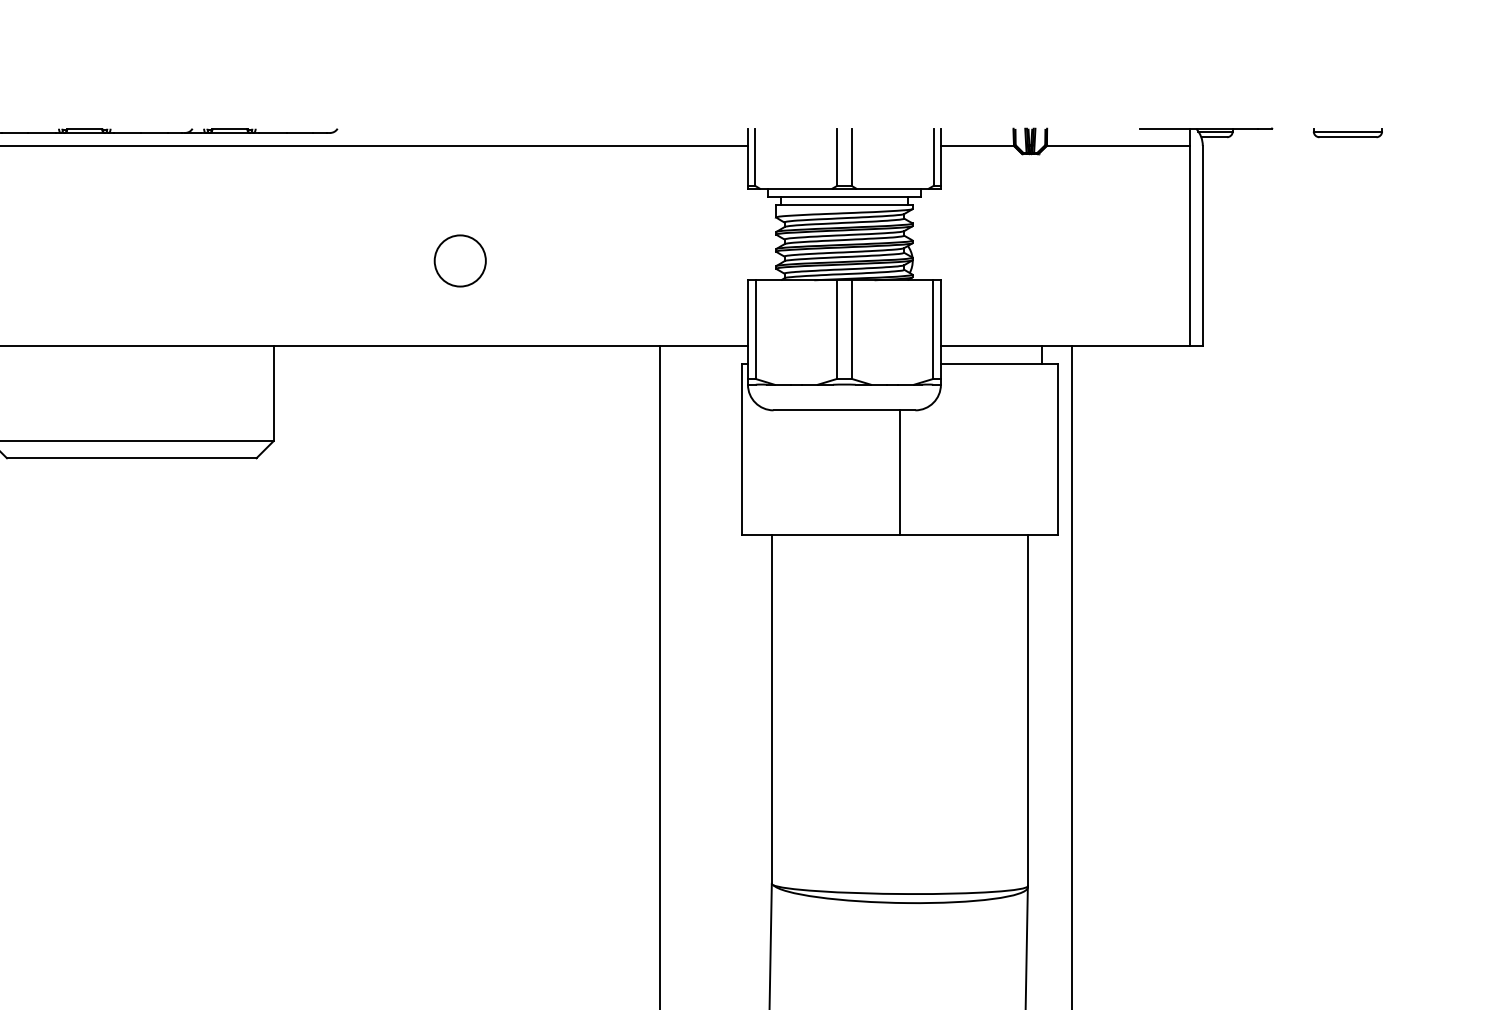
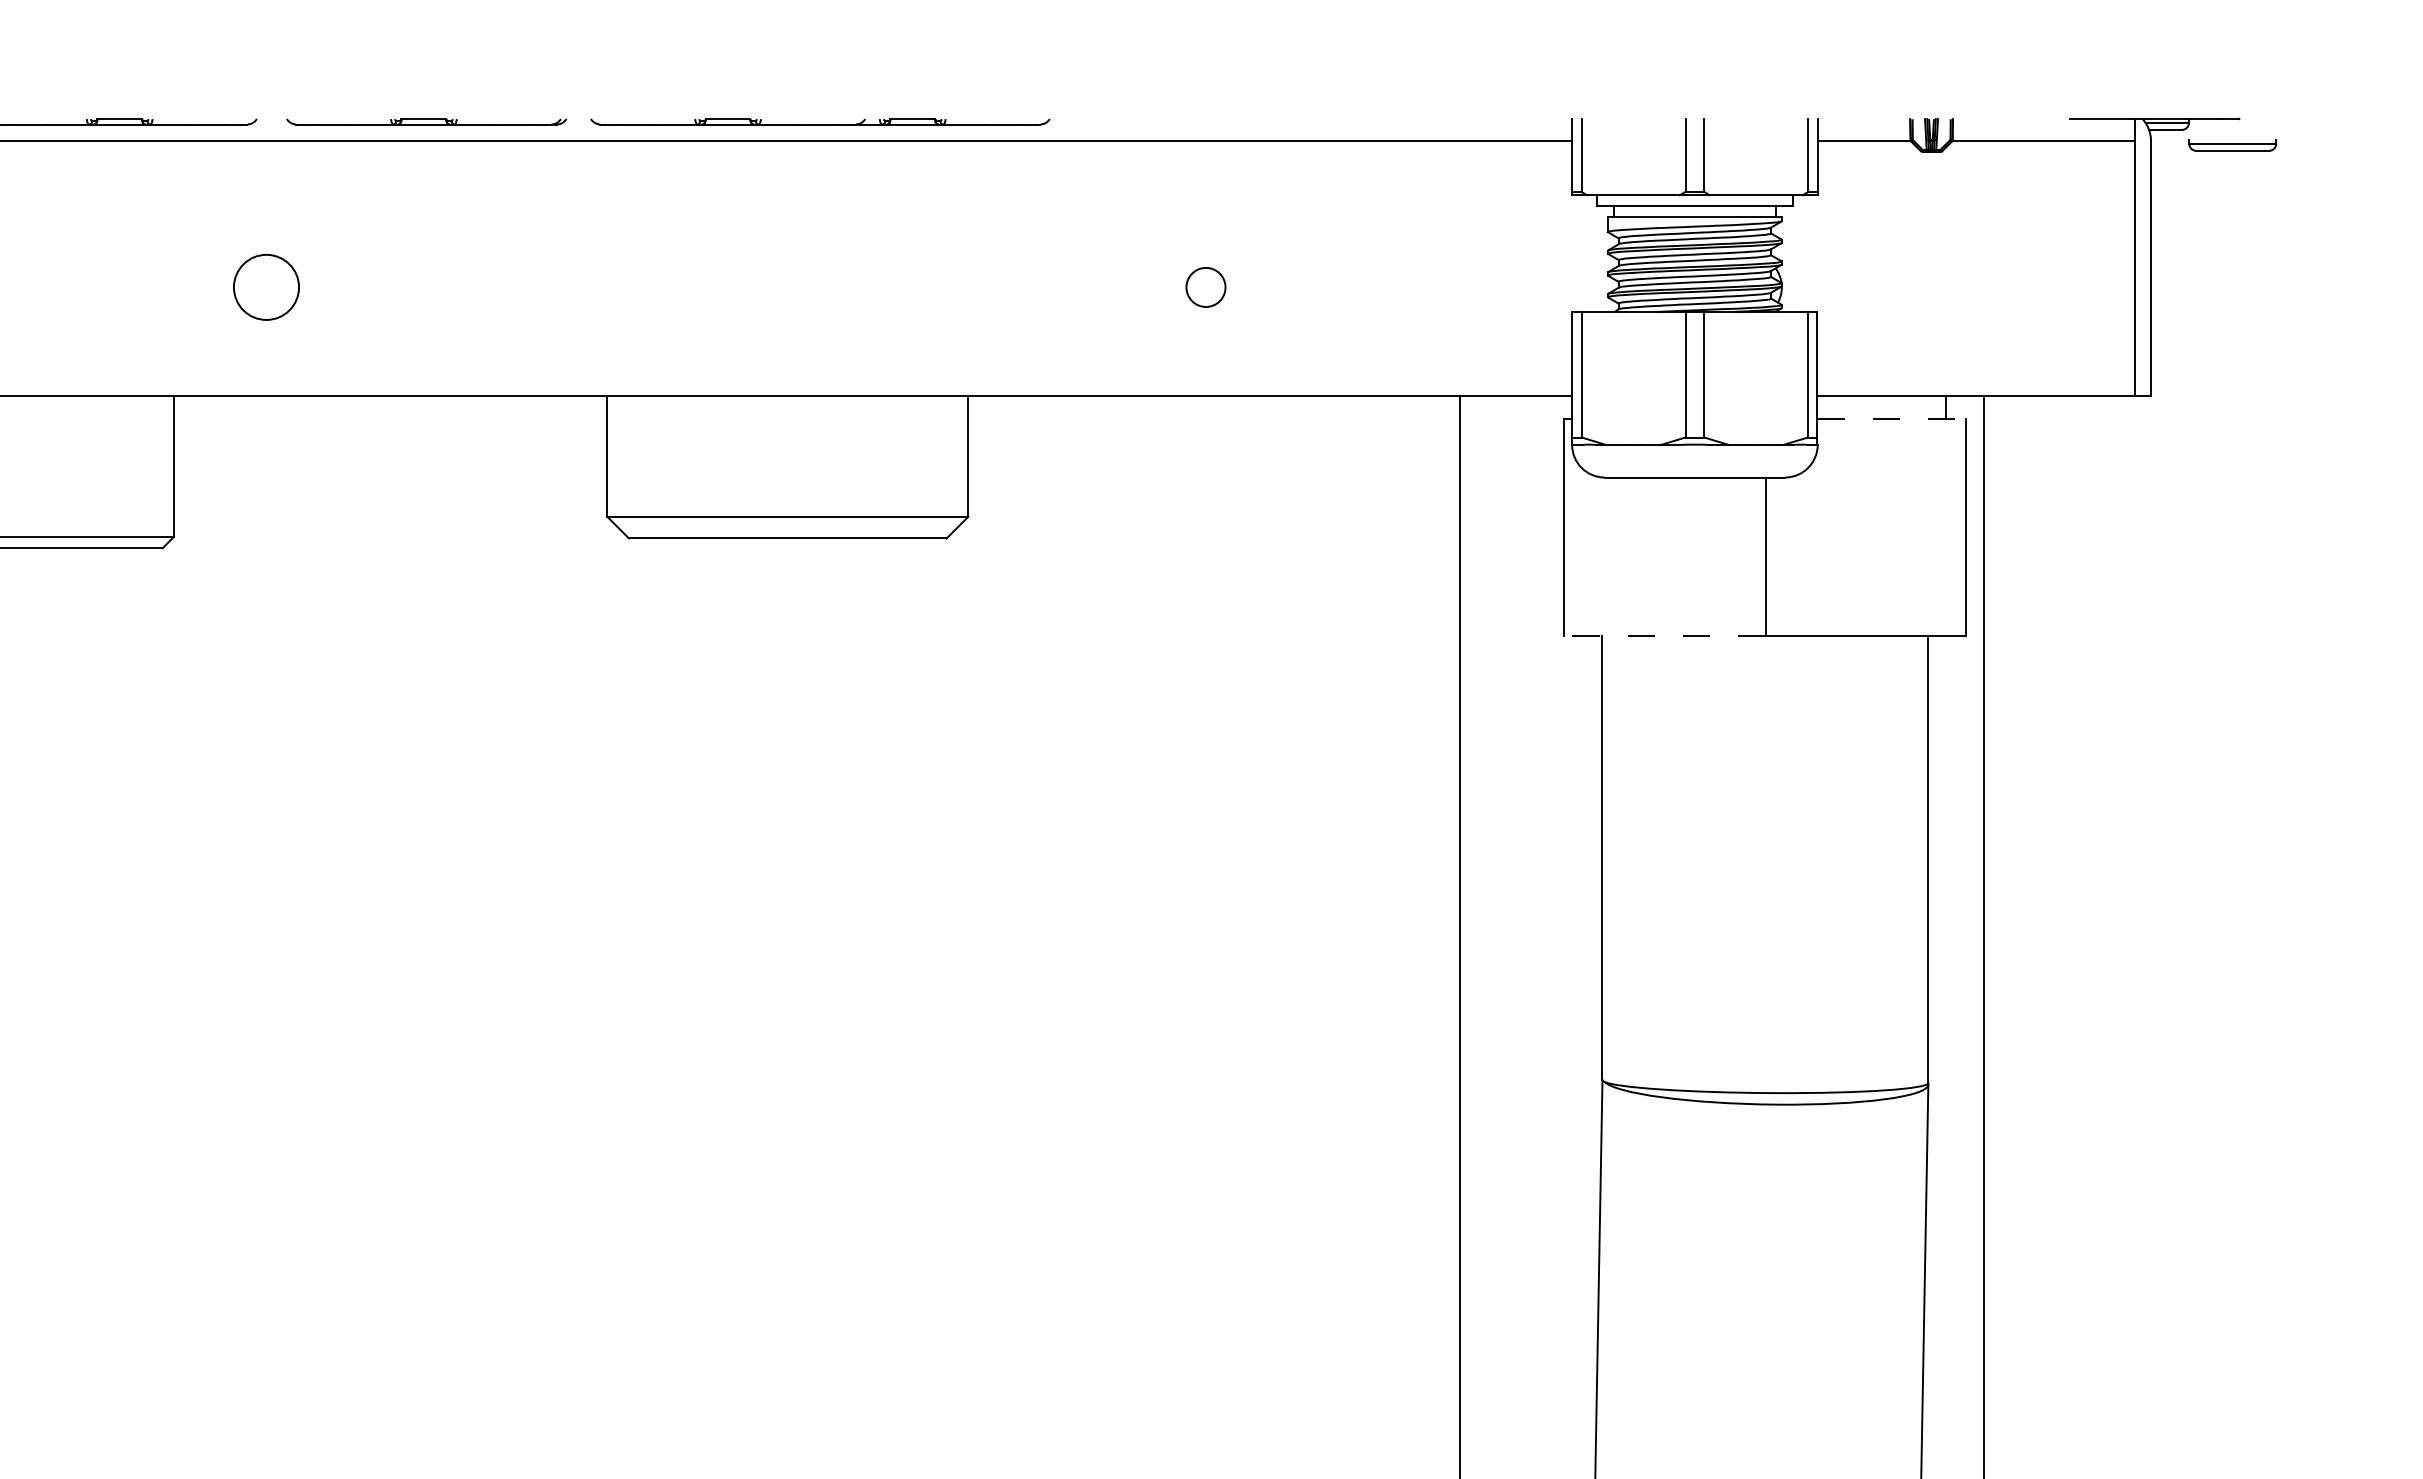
part: (1347, 133) -> (2232, 145), moved
circle: (459, 261) -> (1205, 287), size x0.6
line: (999, 364) -> (1892, 419), solid -> dashed
line: (820, 535) -> (1664, 636), solid -> dashed

